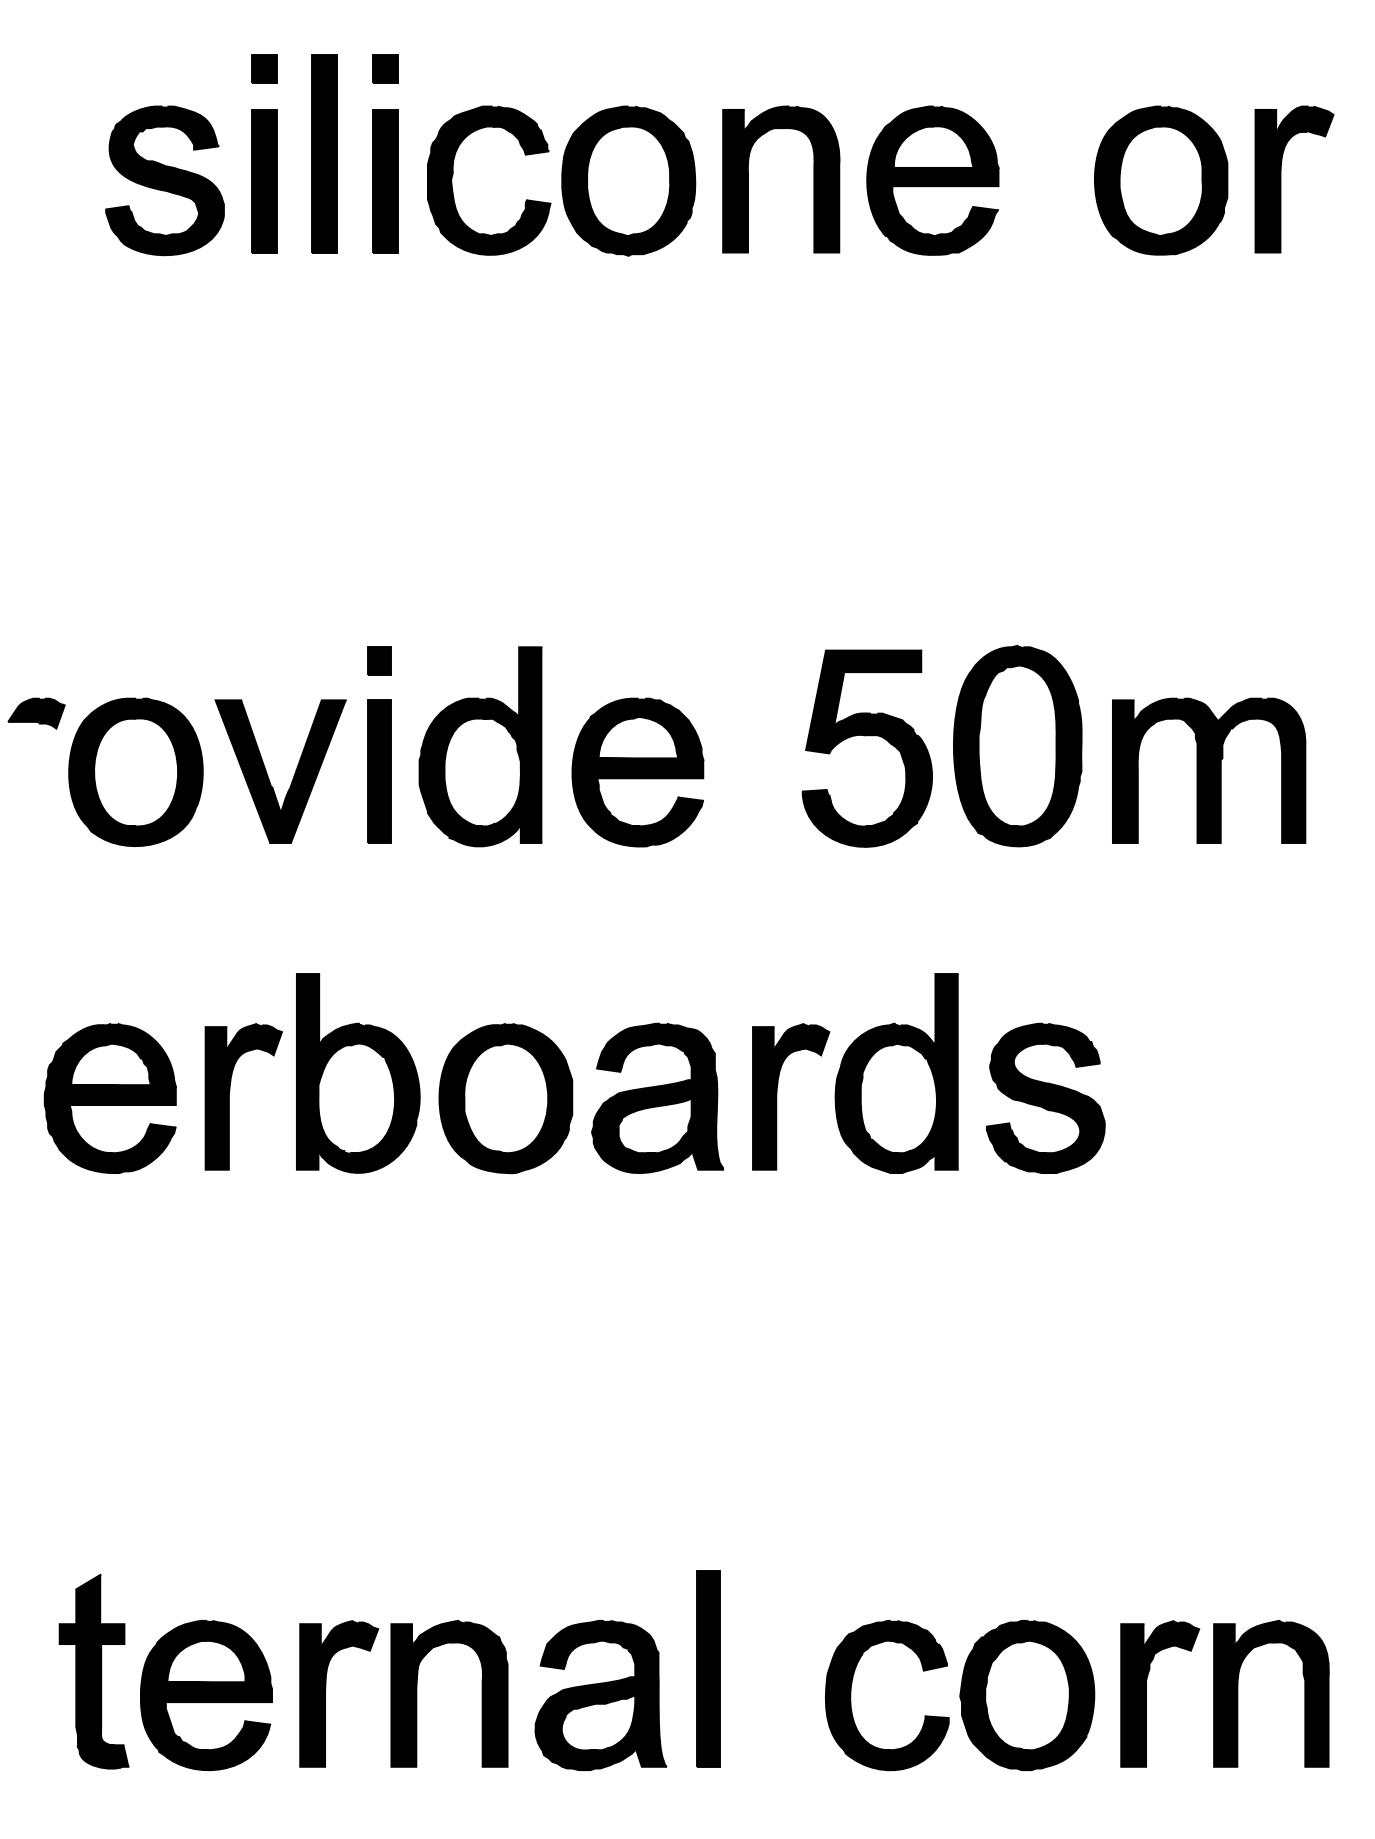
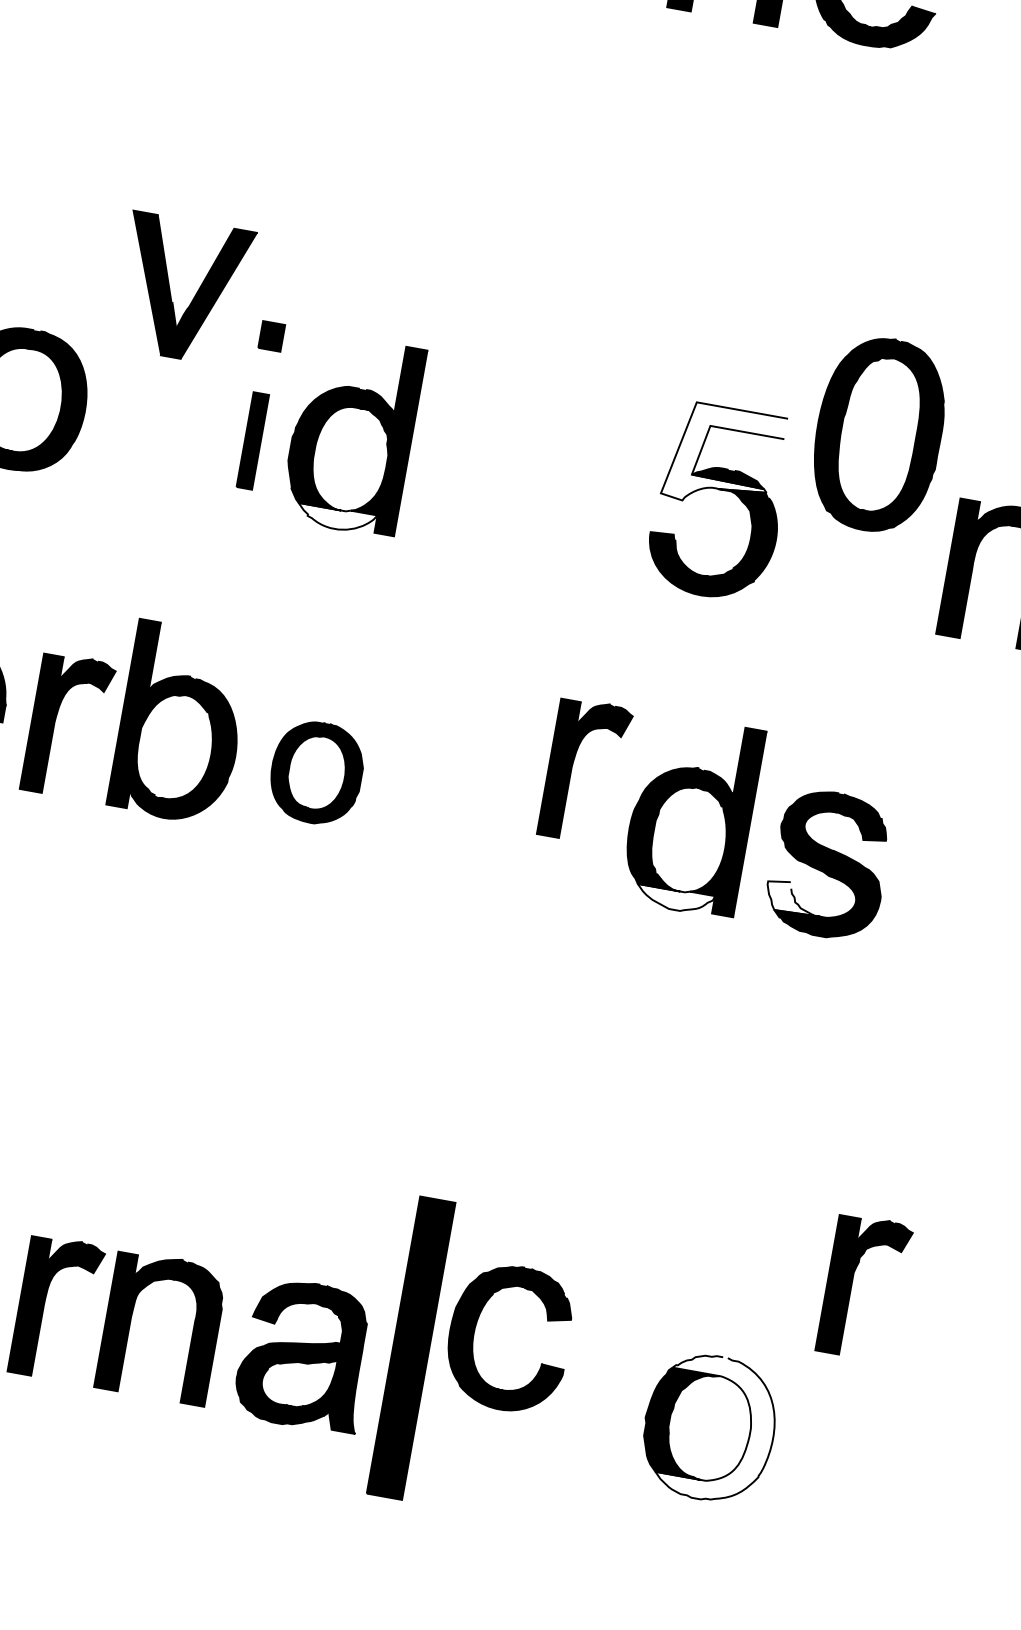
fill: (864, 701) -> (724, 457), removed
part: (1017, 745) -> (878, 434), moved
part: (379, 771) -> (252, 440), size x0.7
part: (637, 772) -> (497, 485), removed
part: (268, 775) -> (170, 290), moved
fill: (478, 835) -> (335, 518), removed
part: (777, 1096) -> (572, 768), moved
part: (657, 1097) -> (460, 797), removed
part: (505, 1098) -> (316, 772), size x0.7
fill: (1016, 1138) -> (794, 897), removed
fill: (894, 1162) -> (674, 899), removed
part: (708, 1668) -> (411, 1347), size x1.6
part: (1146, 1693) -> (851, 1285), moved
part: (1238, 1693) -> (910, 1462), removed
part: (851, 1695) -> (475, 1331), moved
fill: (1036, 1695) -> (718, 1429), removed

